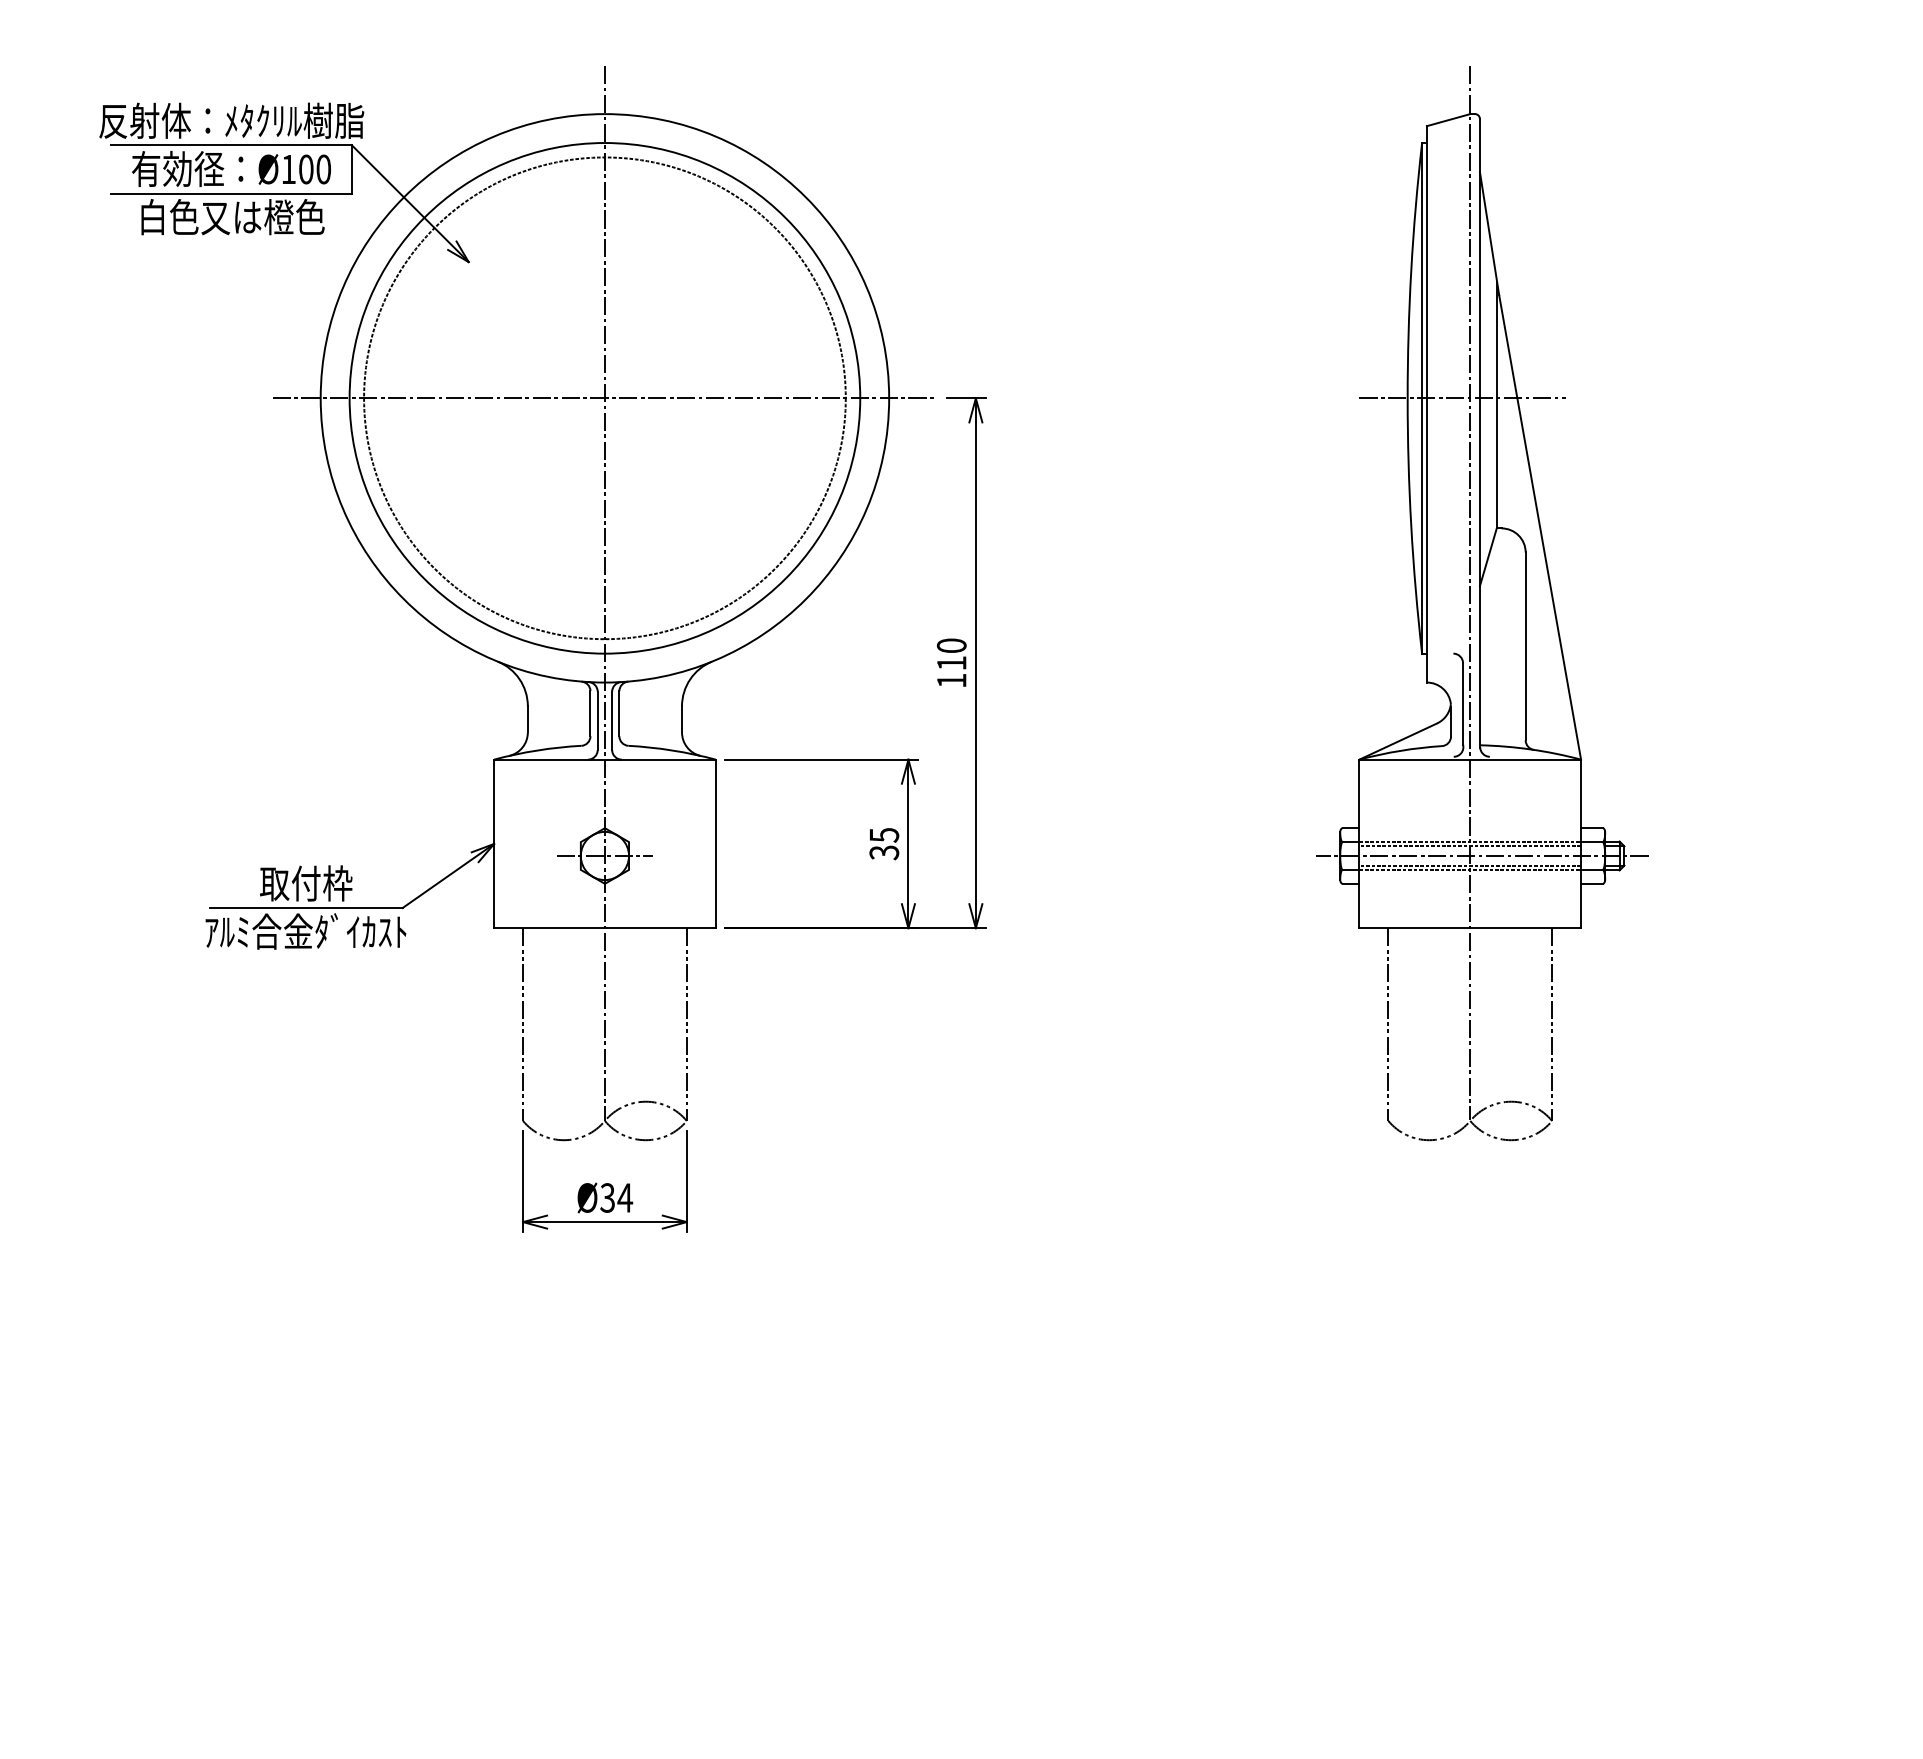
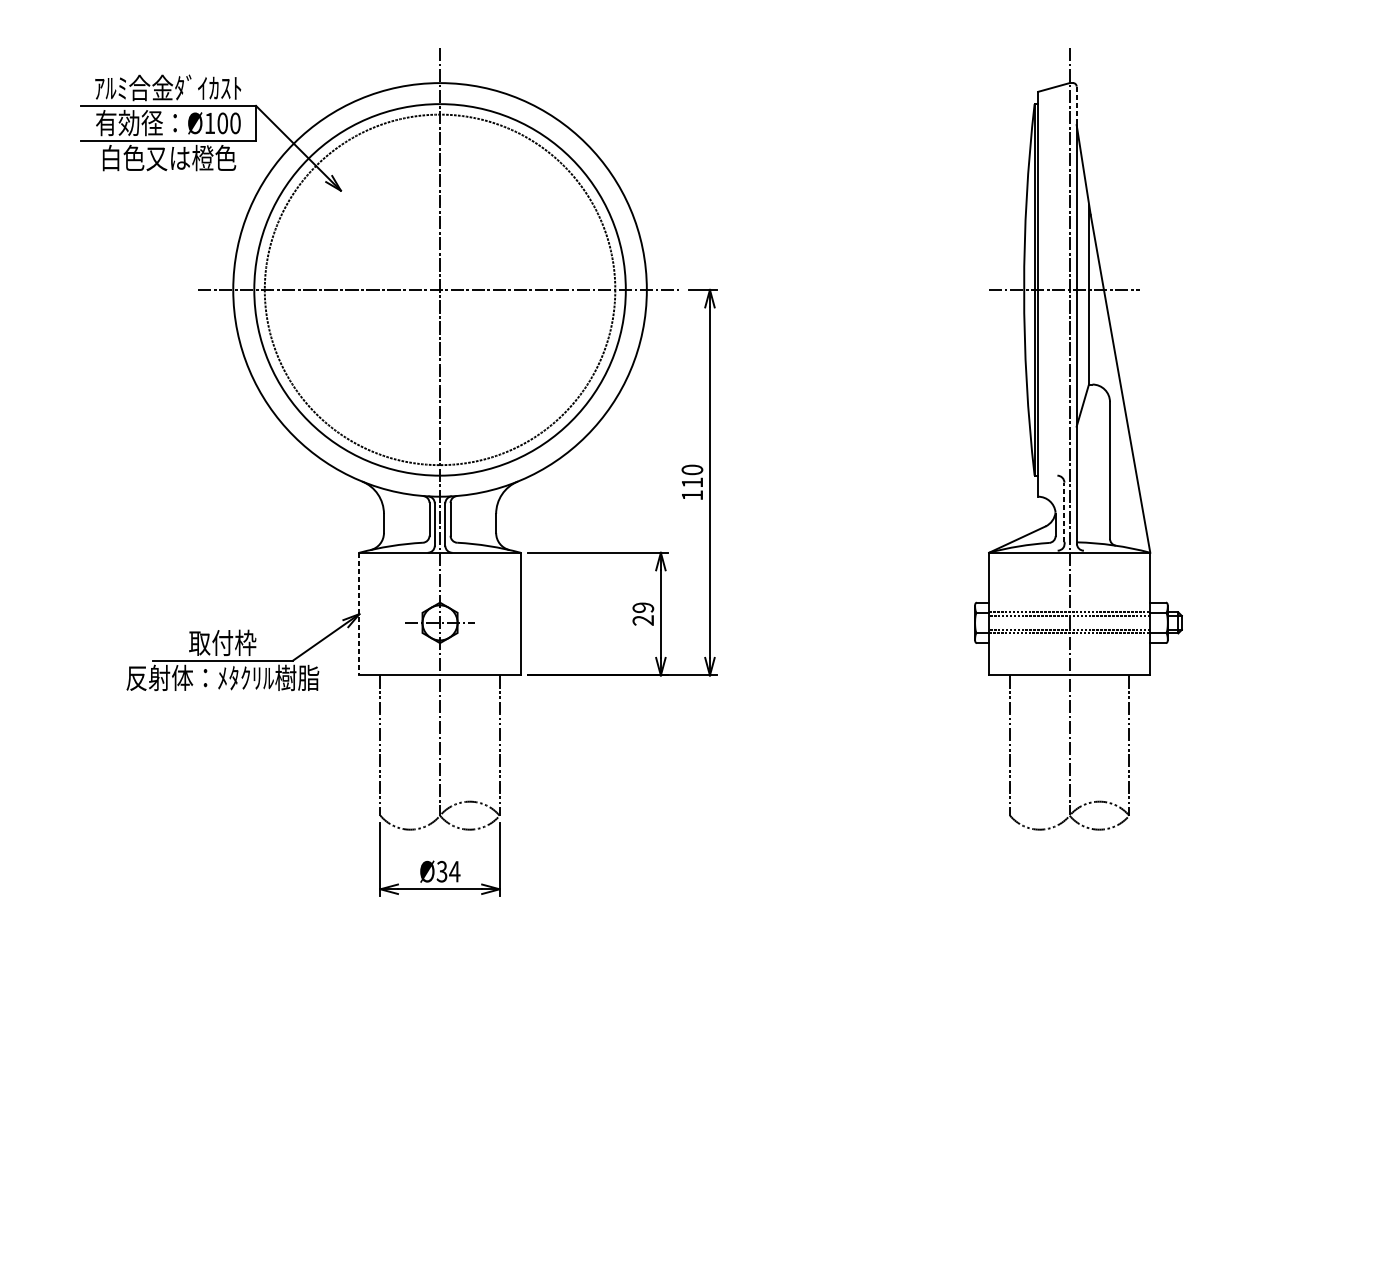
text: (231, 120) -> (168, 87), 反射体：ﾒﾀｸﾘﾙ樹脂 -> ｱﾙﾐ合金ﾀﾞｲｶｽﾄ
line: (1479, 145) -> (1076, 105), solid -> dashed
line: (1463, 703) -> (1064, 511), solid -> dashed
line: (494, 844) -> (359, 614), solid -> dashed
text: (884, 844) -> (643, 614), 35 -> 29
line: (1482, 855) -> (1078, 622), removed
text: (306, 931) -> (222, 677), ｱﾙﾐ合金ﾀﾞｲｶｽﾄ -> 反射体：ﾒﾀｸﾘﾙ樹脂

